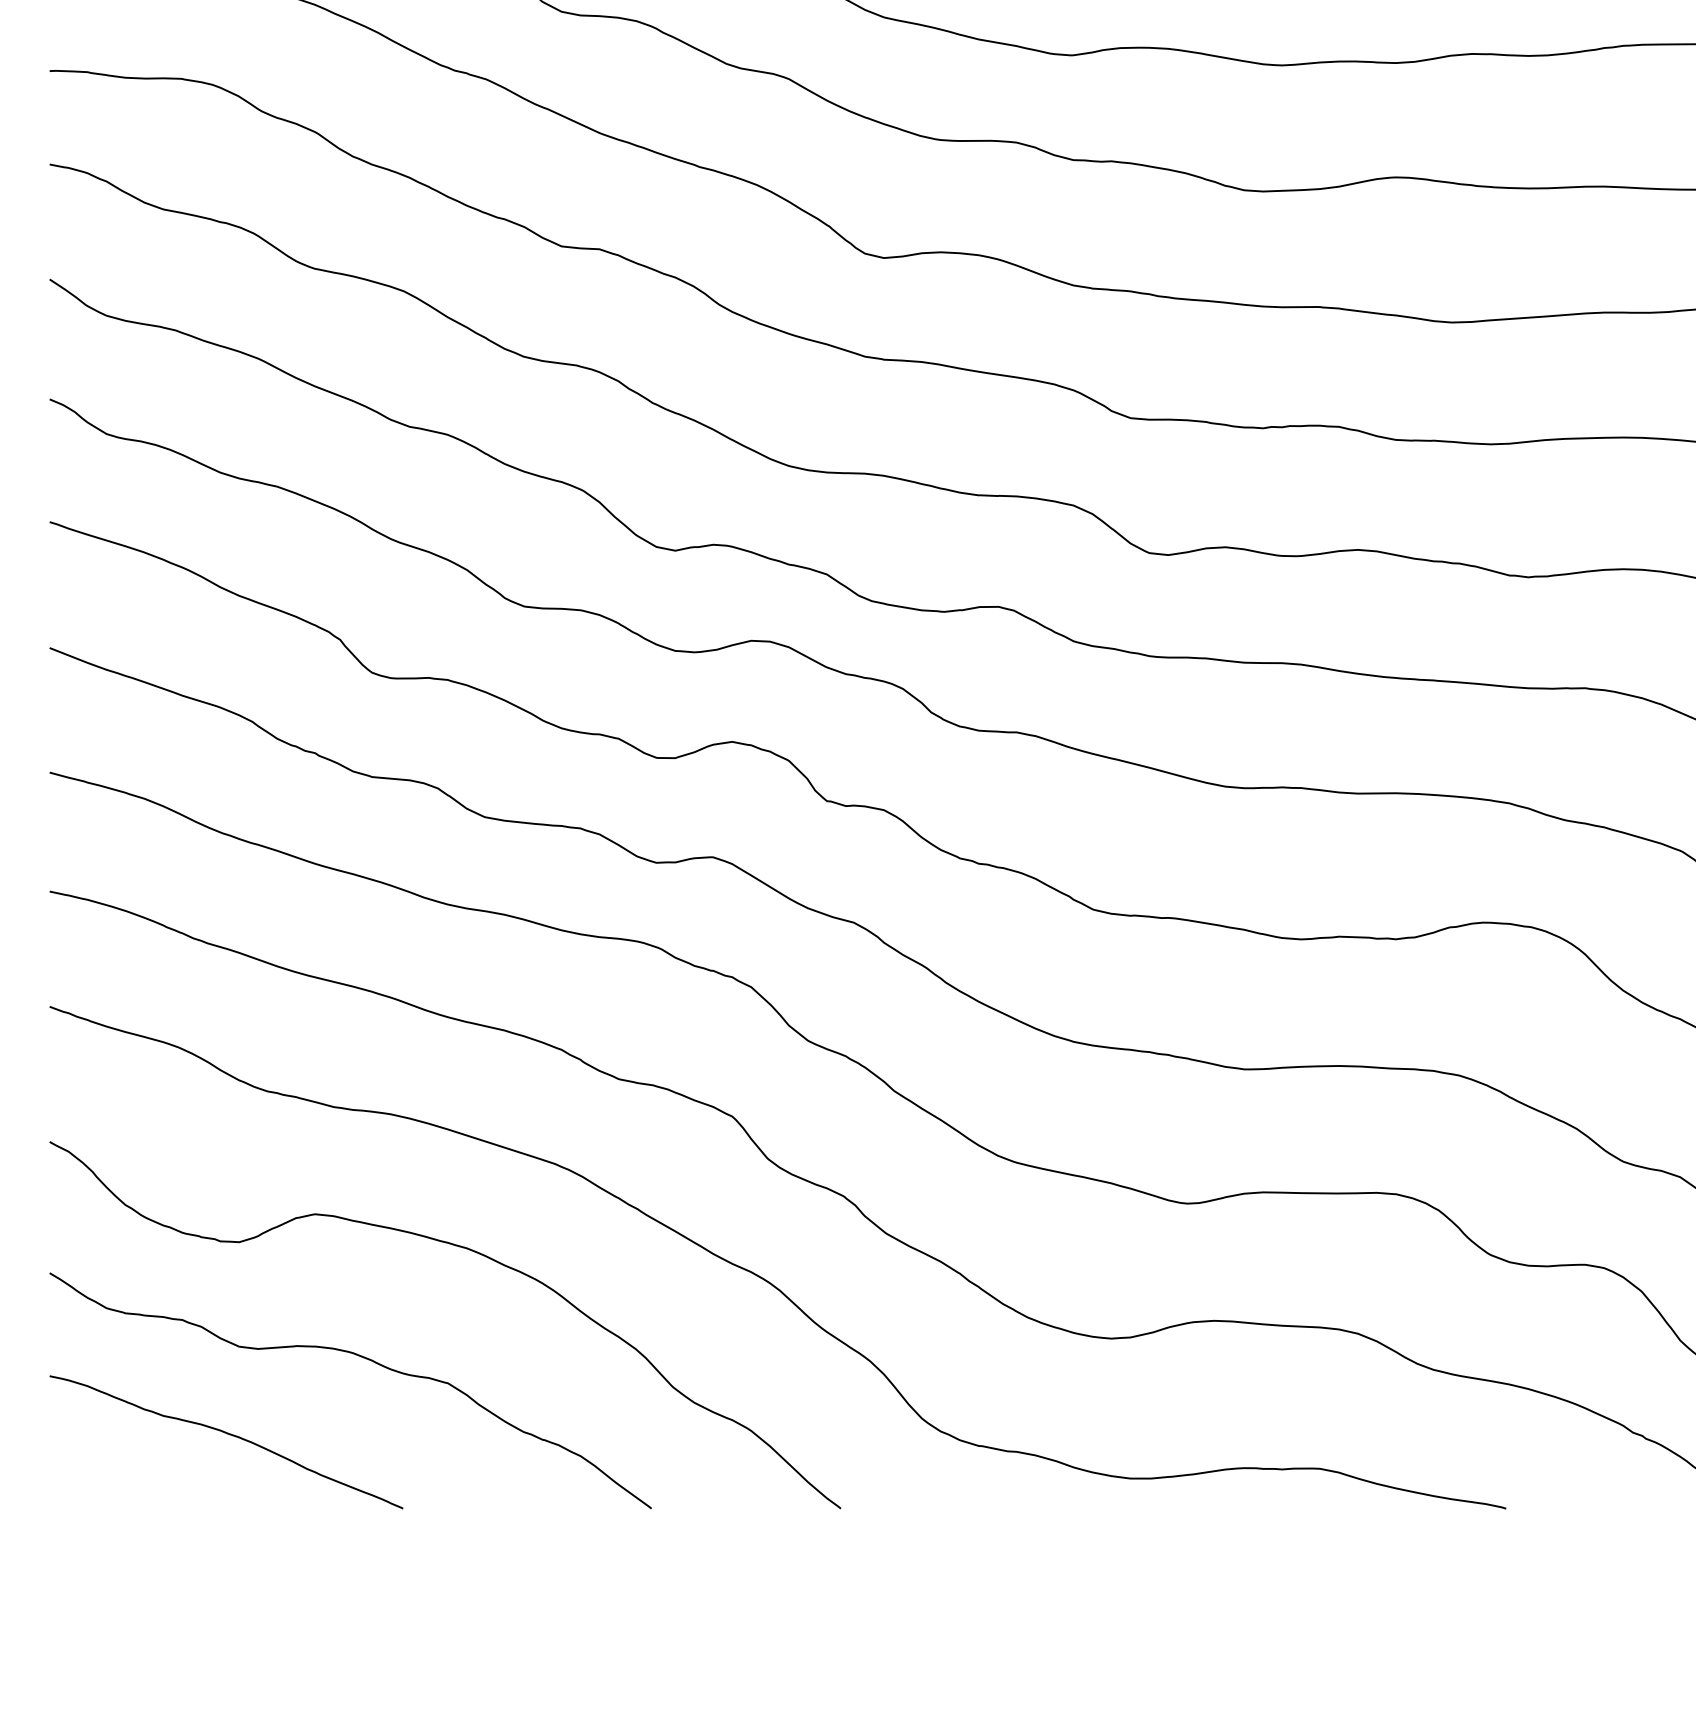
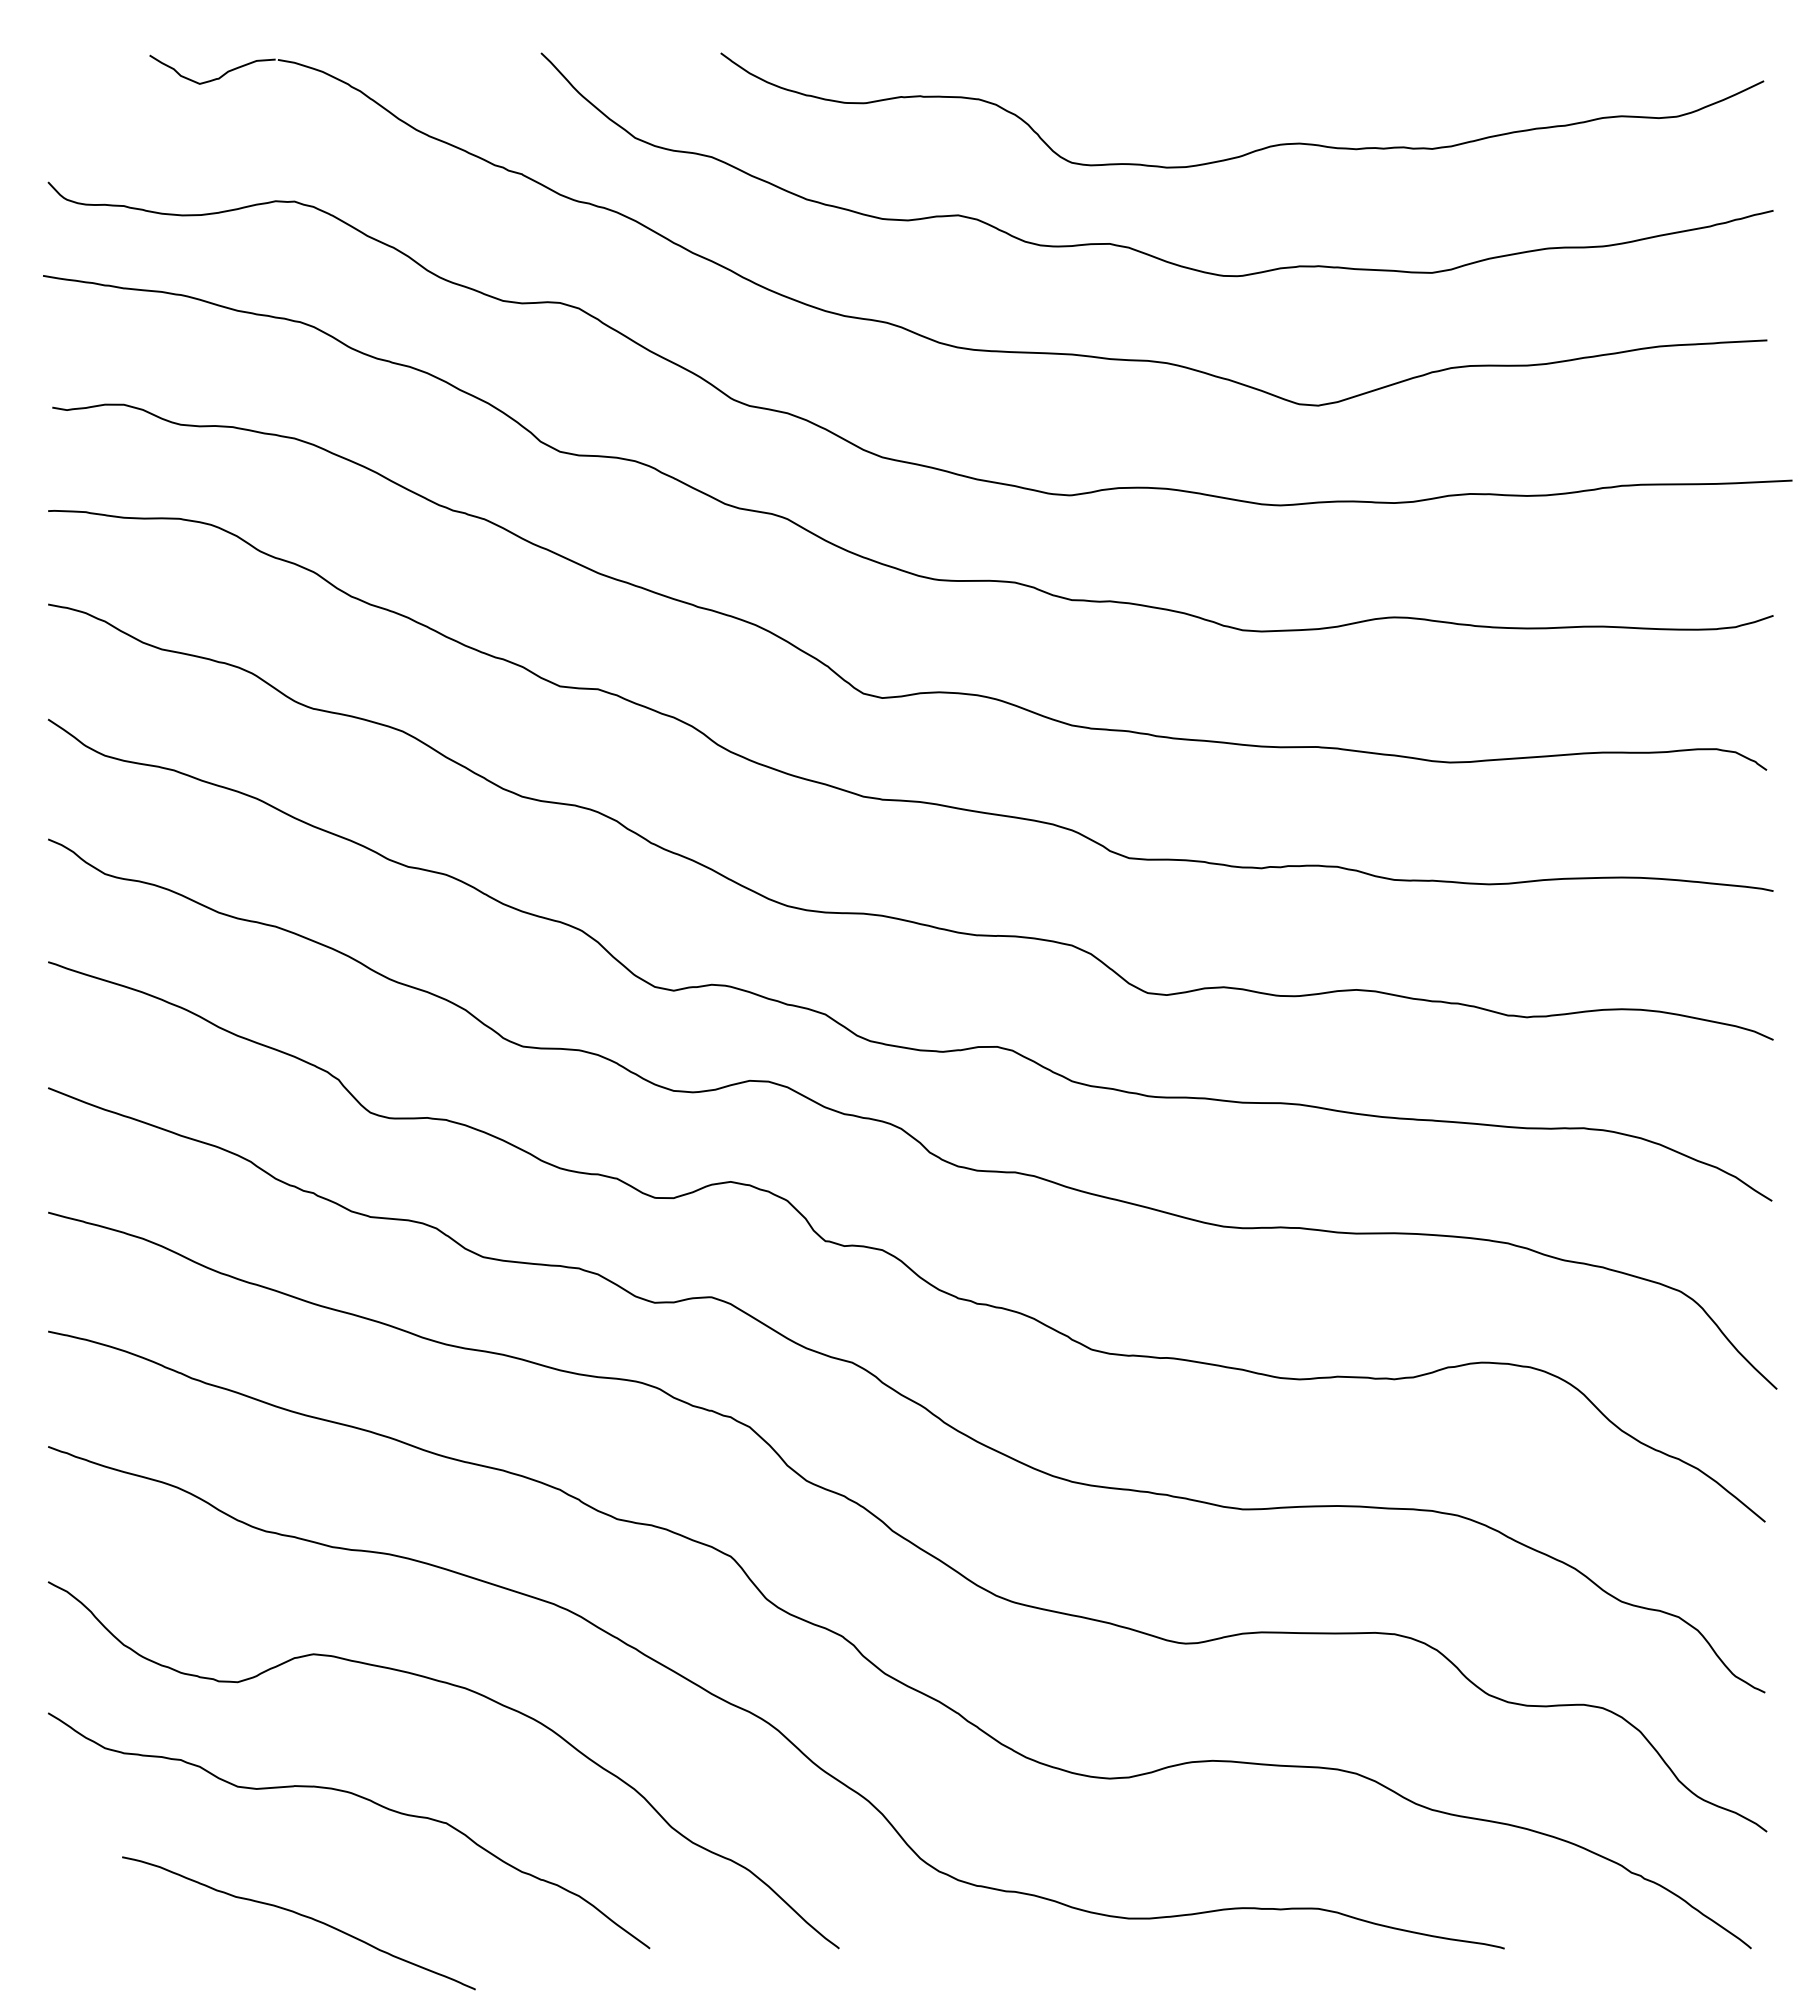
curve: (227, 1434) -> (299, 1915), moved

